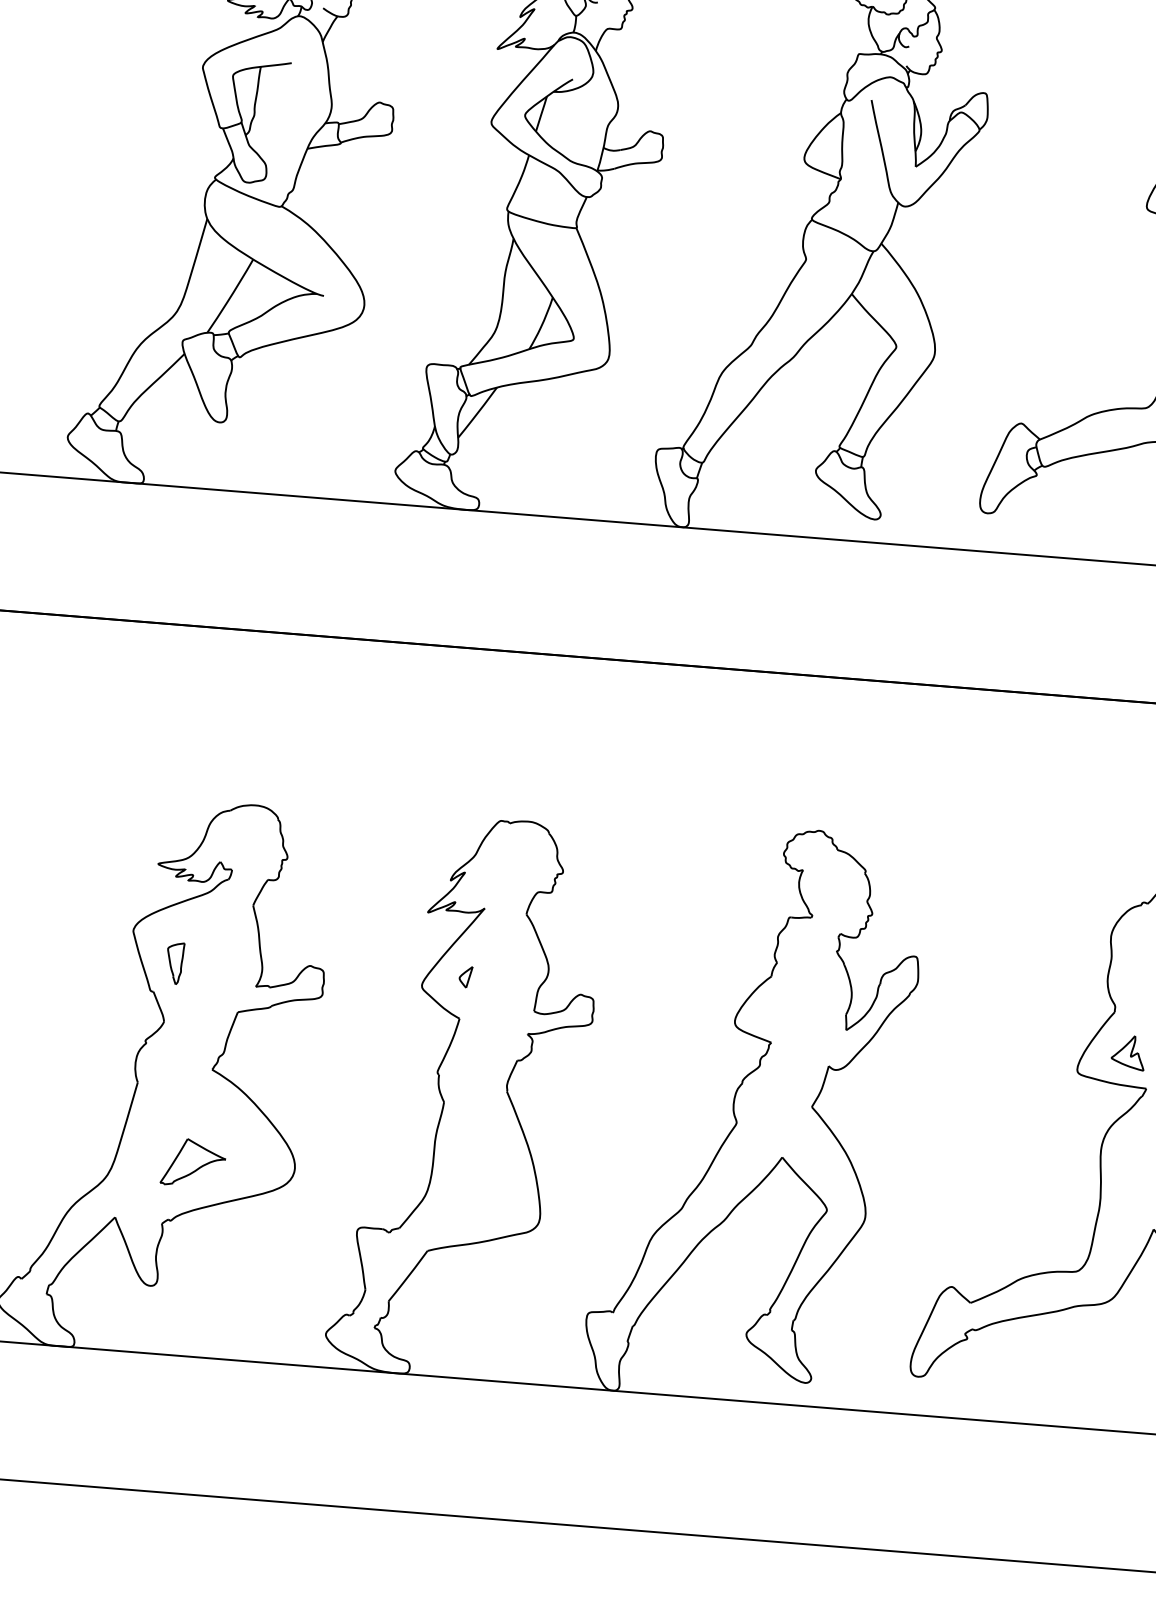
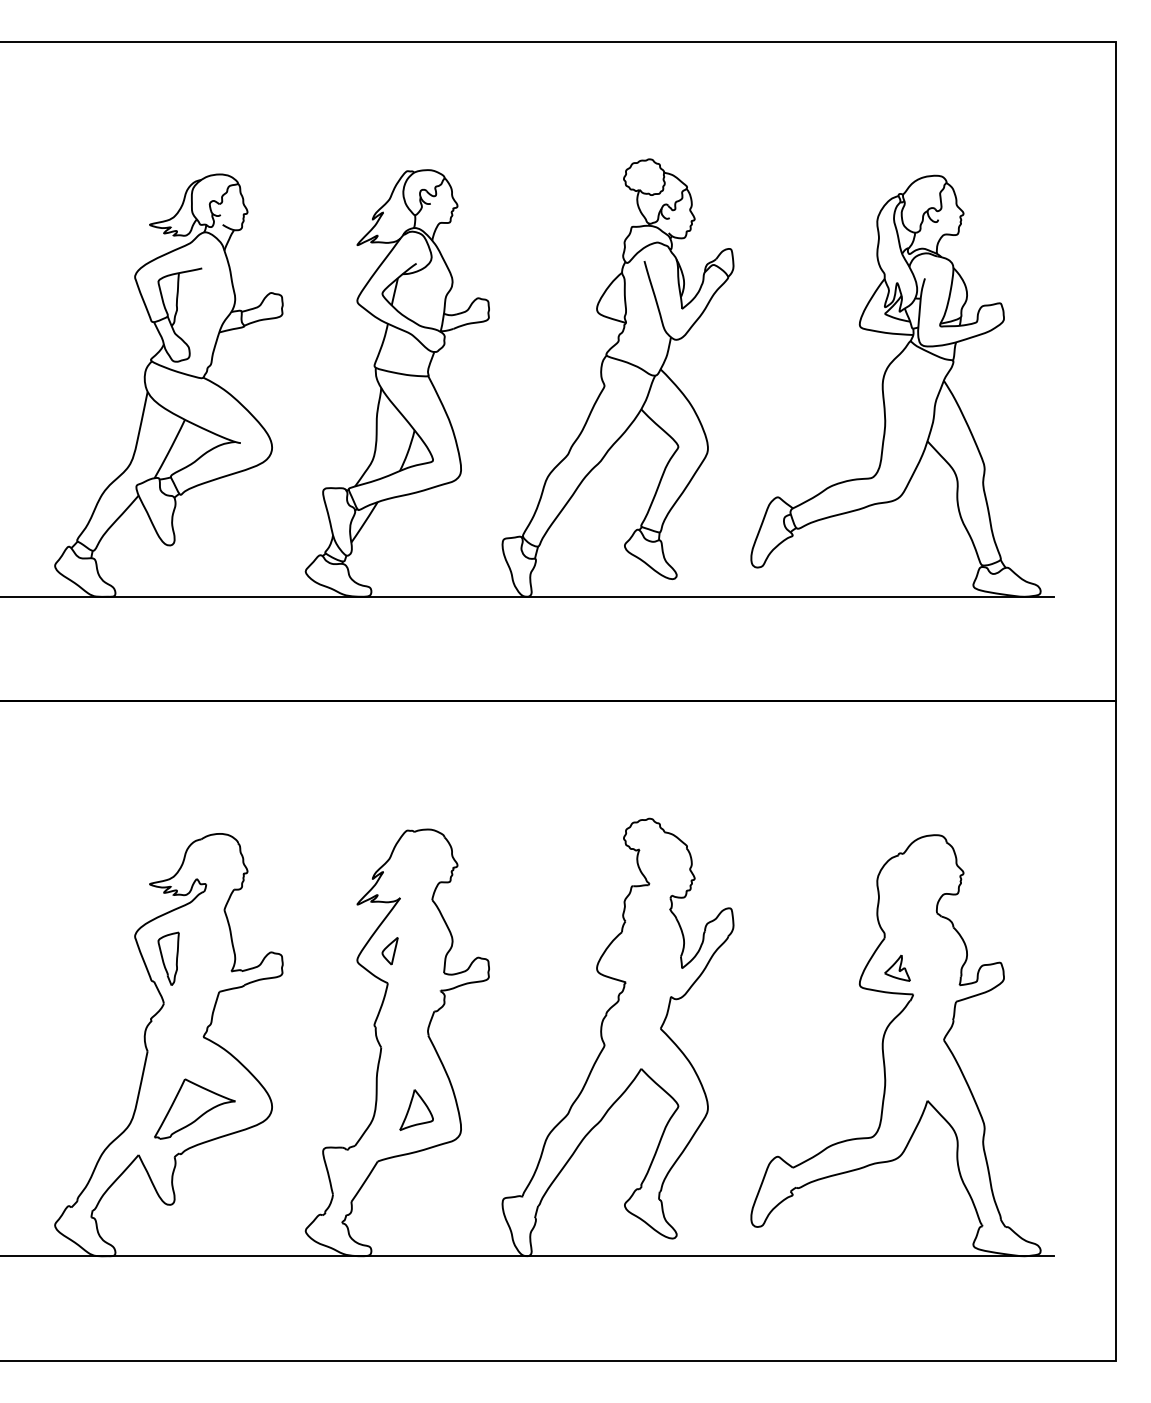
part: (174, 963) -> (168, 958), size x1.67
part: (464, 977) -> (389, 951), size x1.67
part: (193, 1162) -> (194, 1108), size x1.67
part: (483, 1186) -> (416, 1109), added

